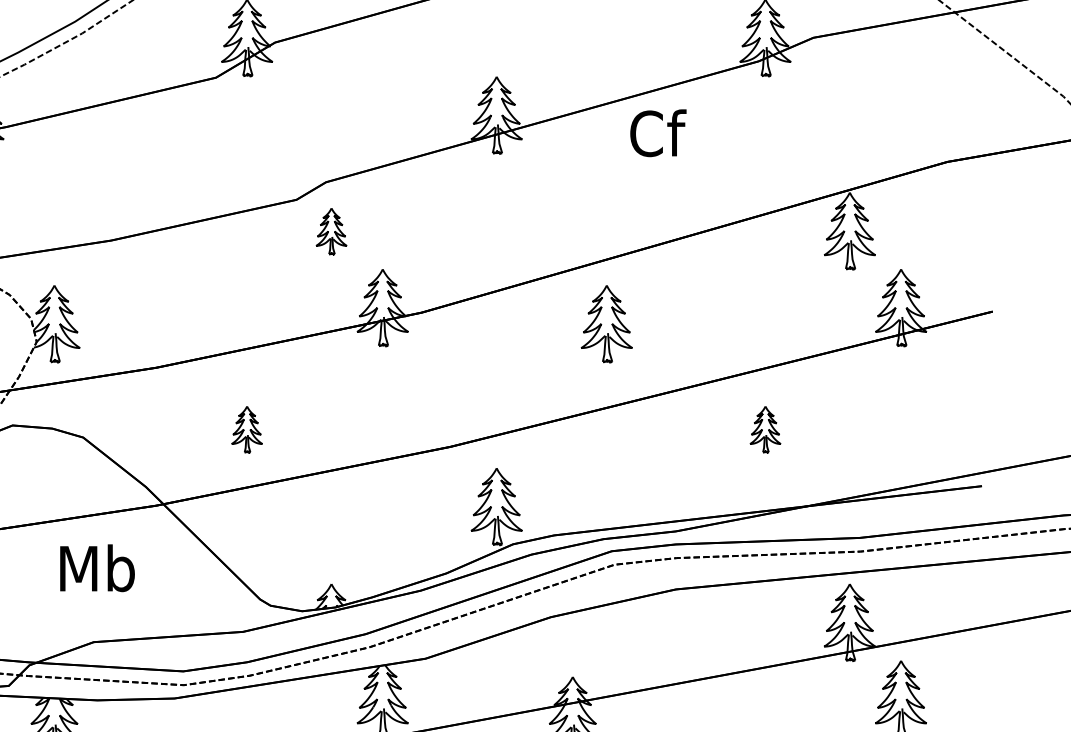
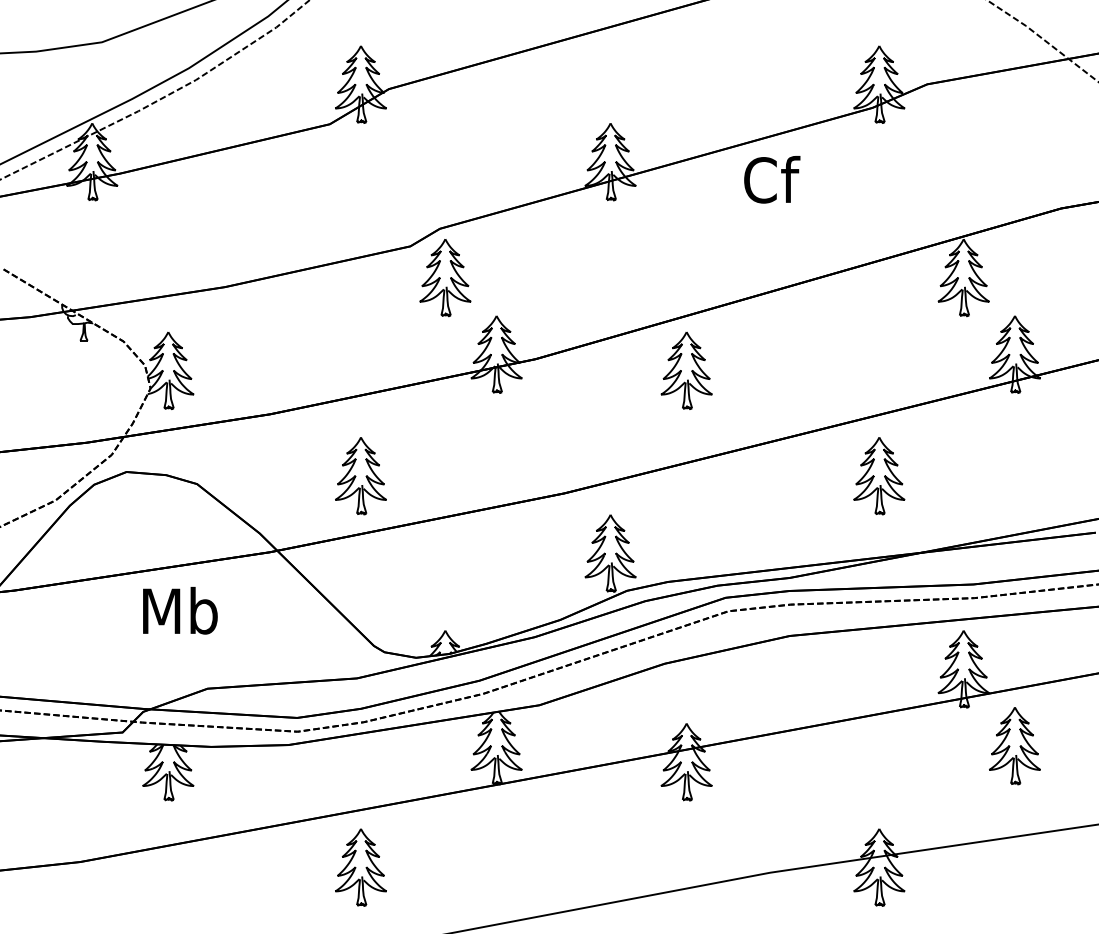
part: (331, 231) -> (445, 278), size x1.67
part: (606, 323) -> (686, 370), moved
part: (246, 429) -> (360, 476), size x1.67
part: (765, 429) -> (879, 476), size x1.67
text: (97, 567) -> (180, 610), moved

